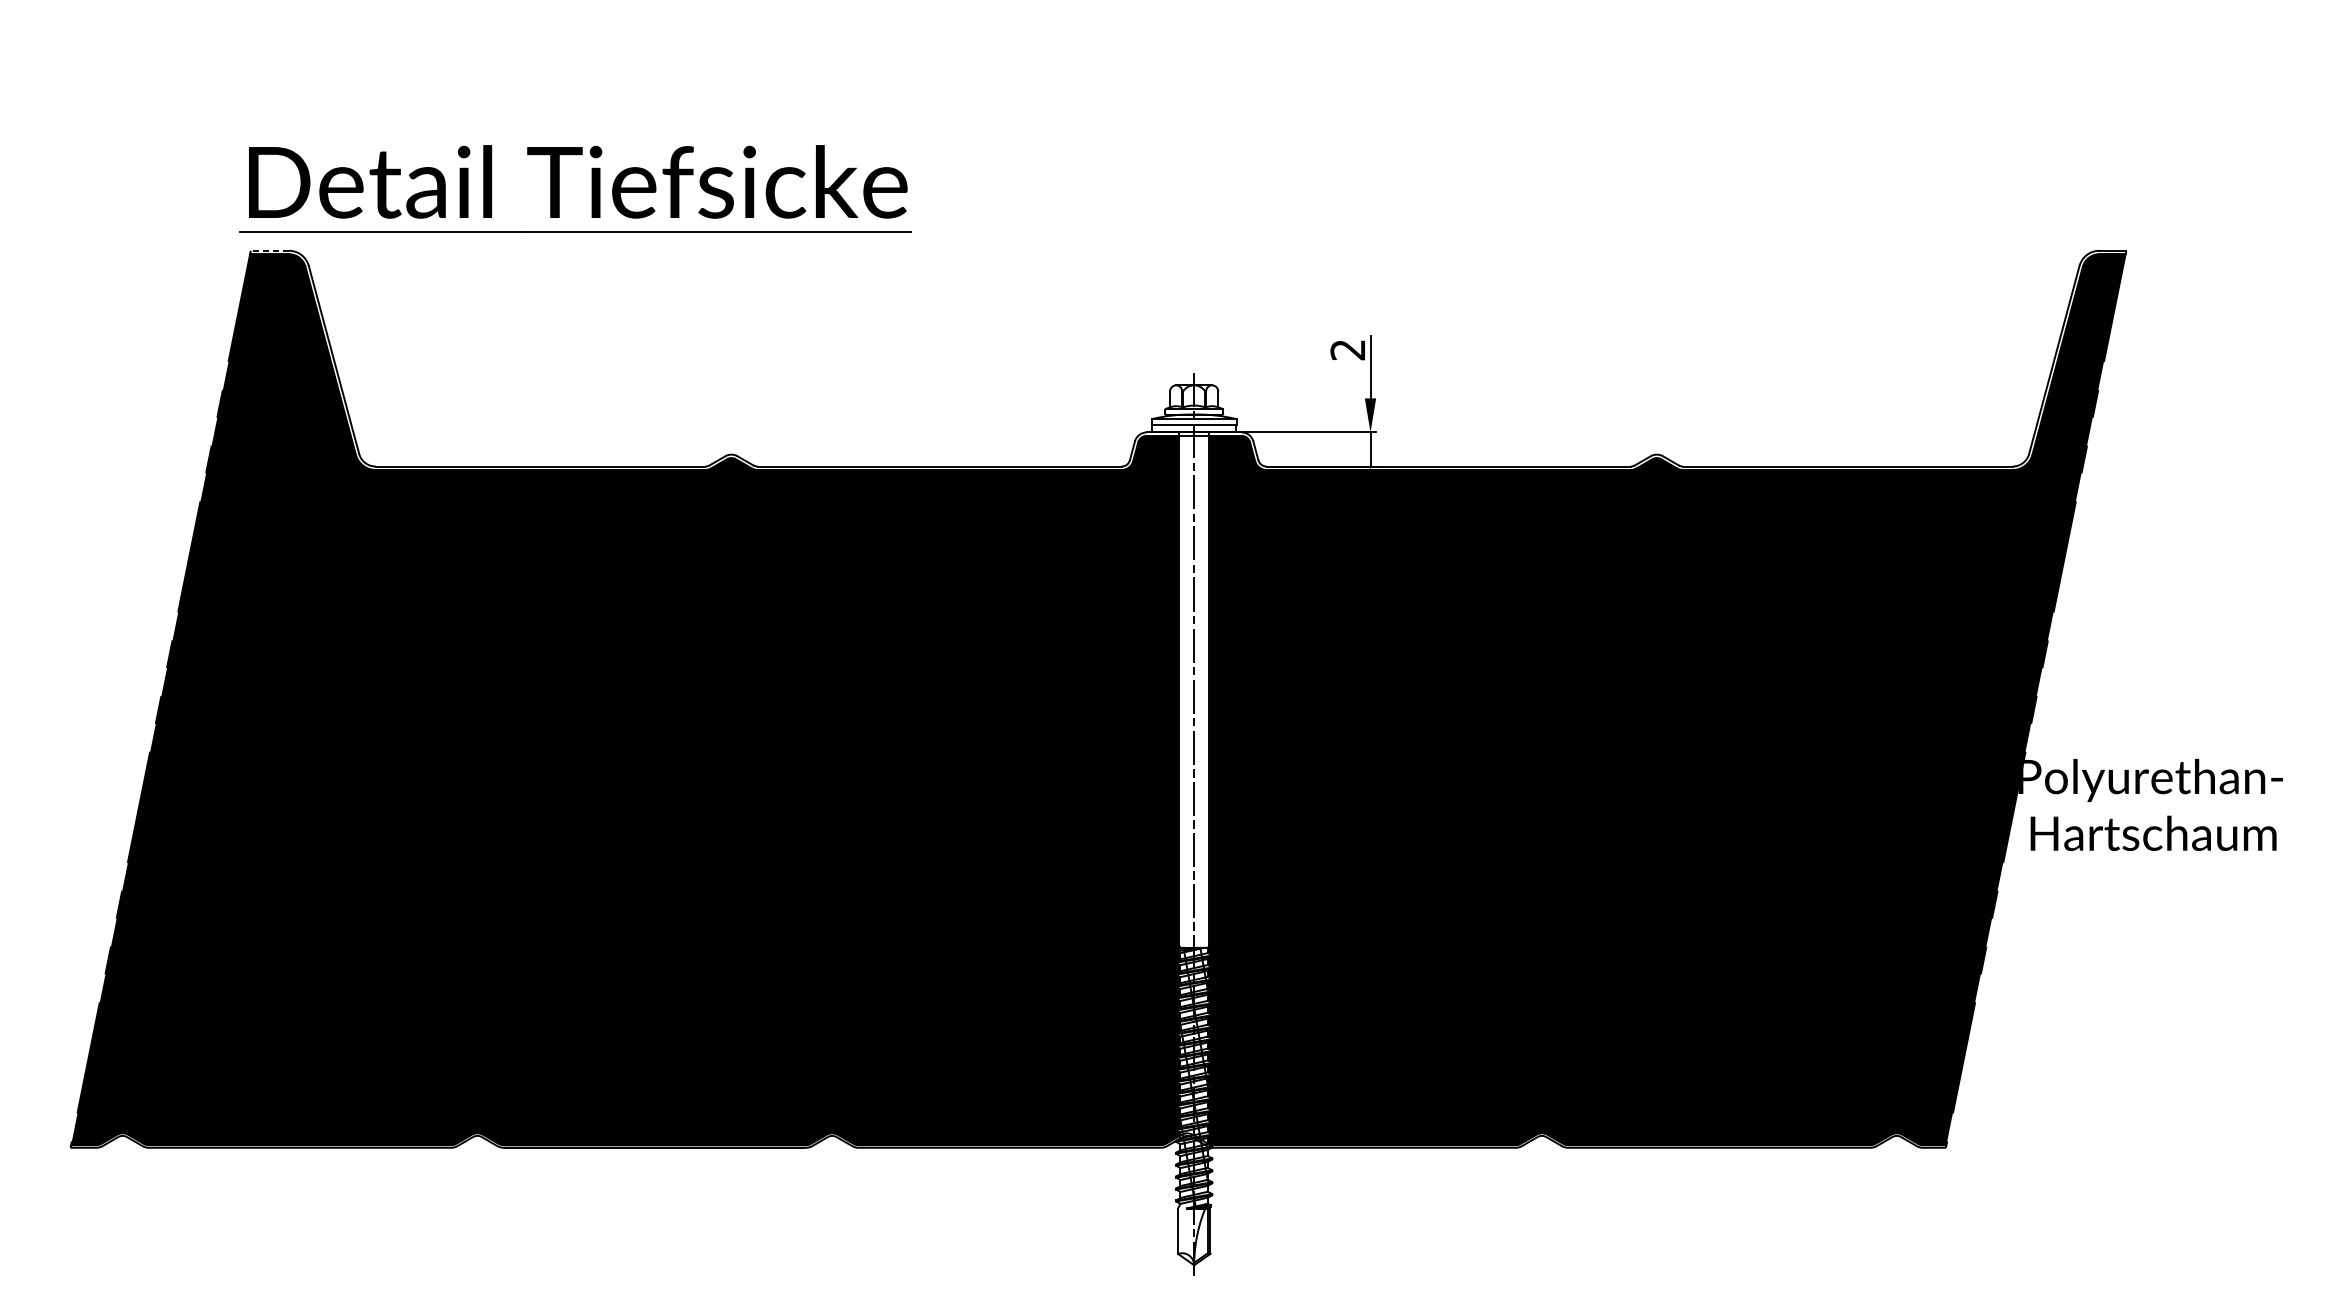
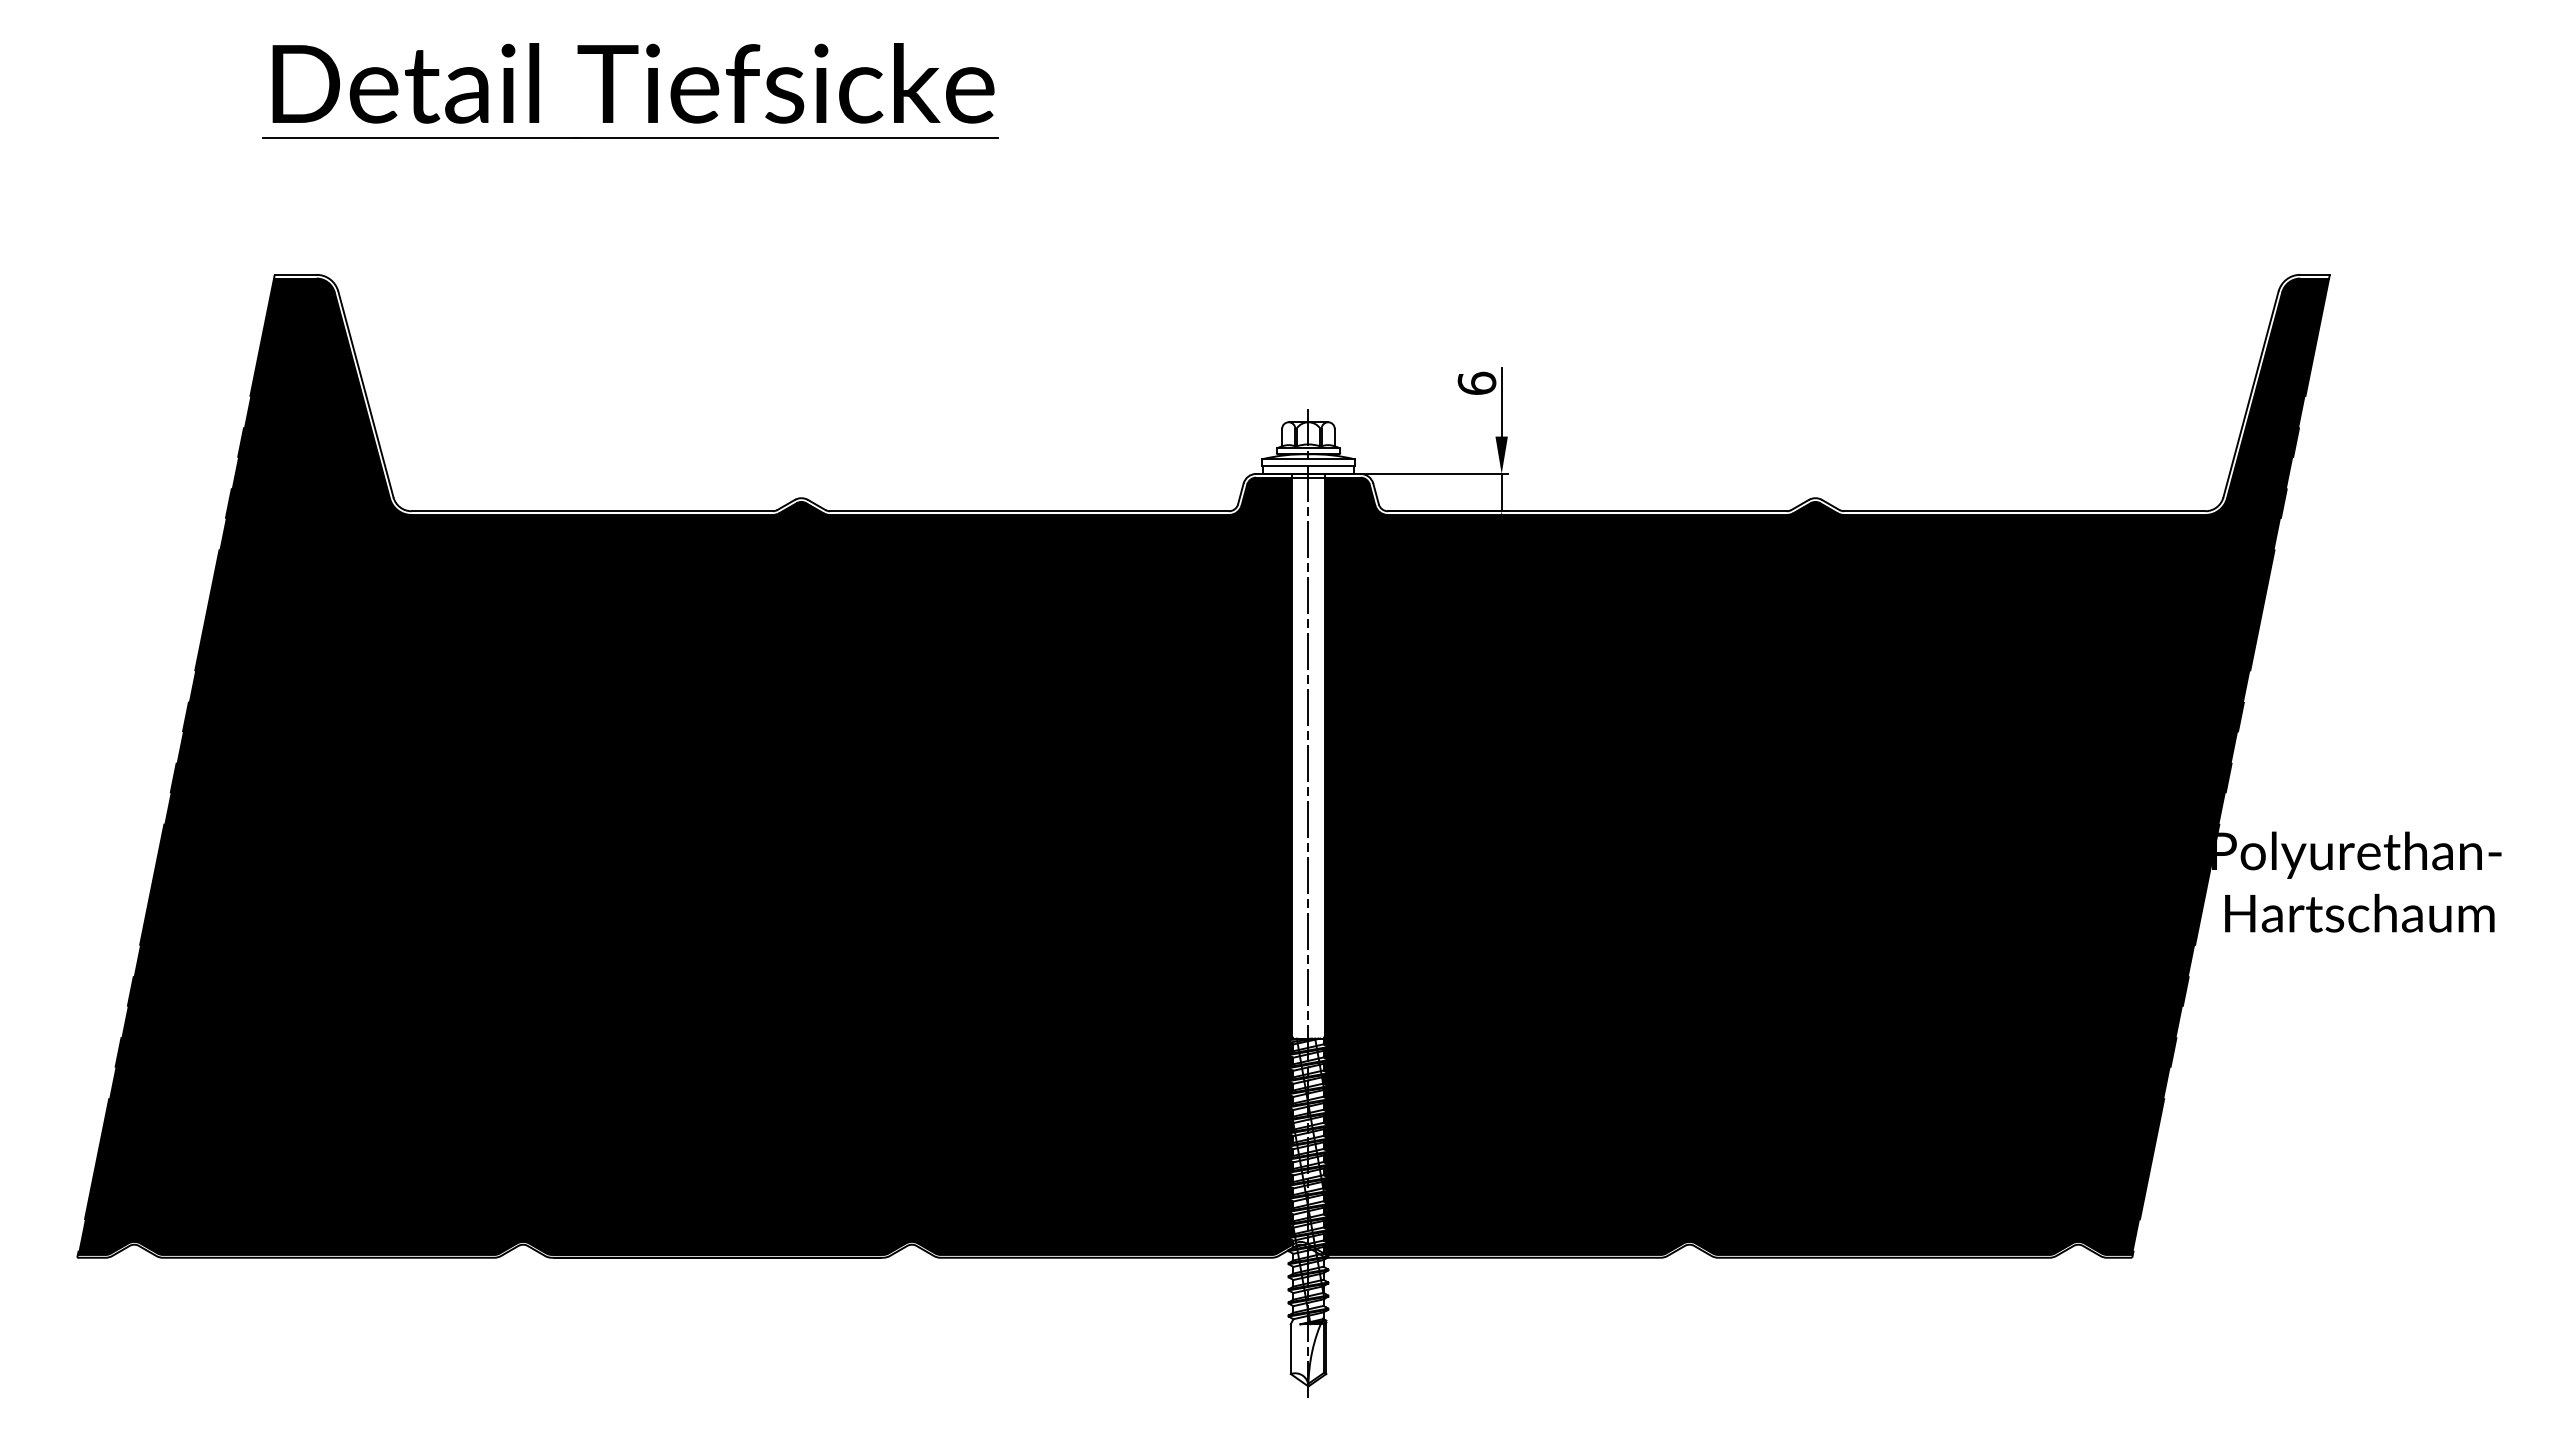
part: (559, 188) -> (613, 90), moved
line: (269, 250) -> (295, 274), dashed -> solid
text: (1347, 349) -> (1476, 382), 2 -> 6

